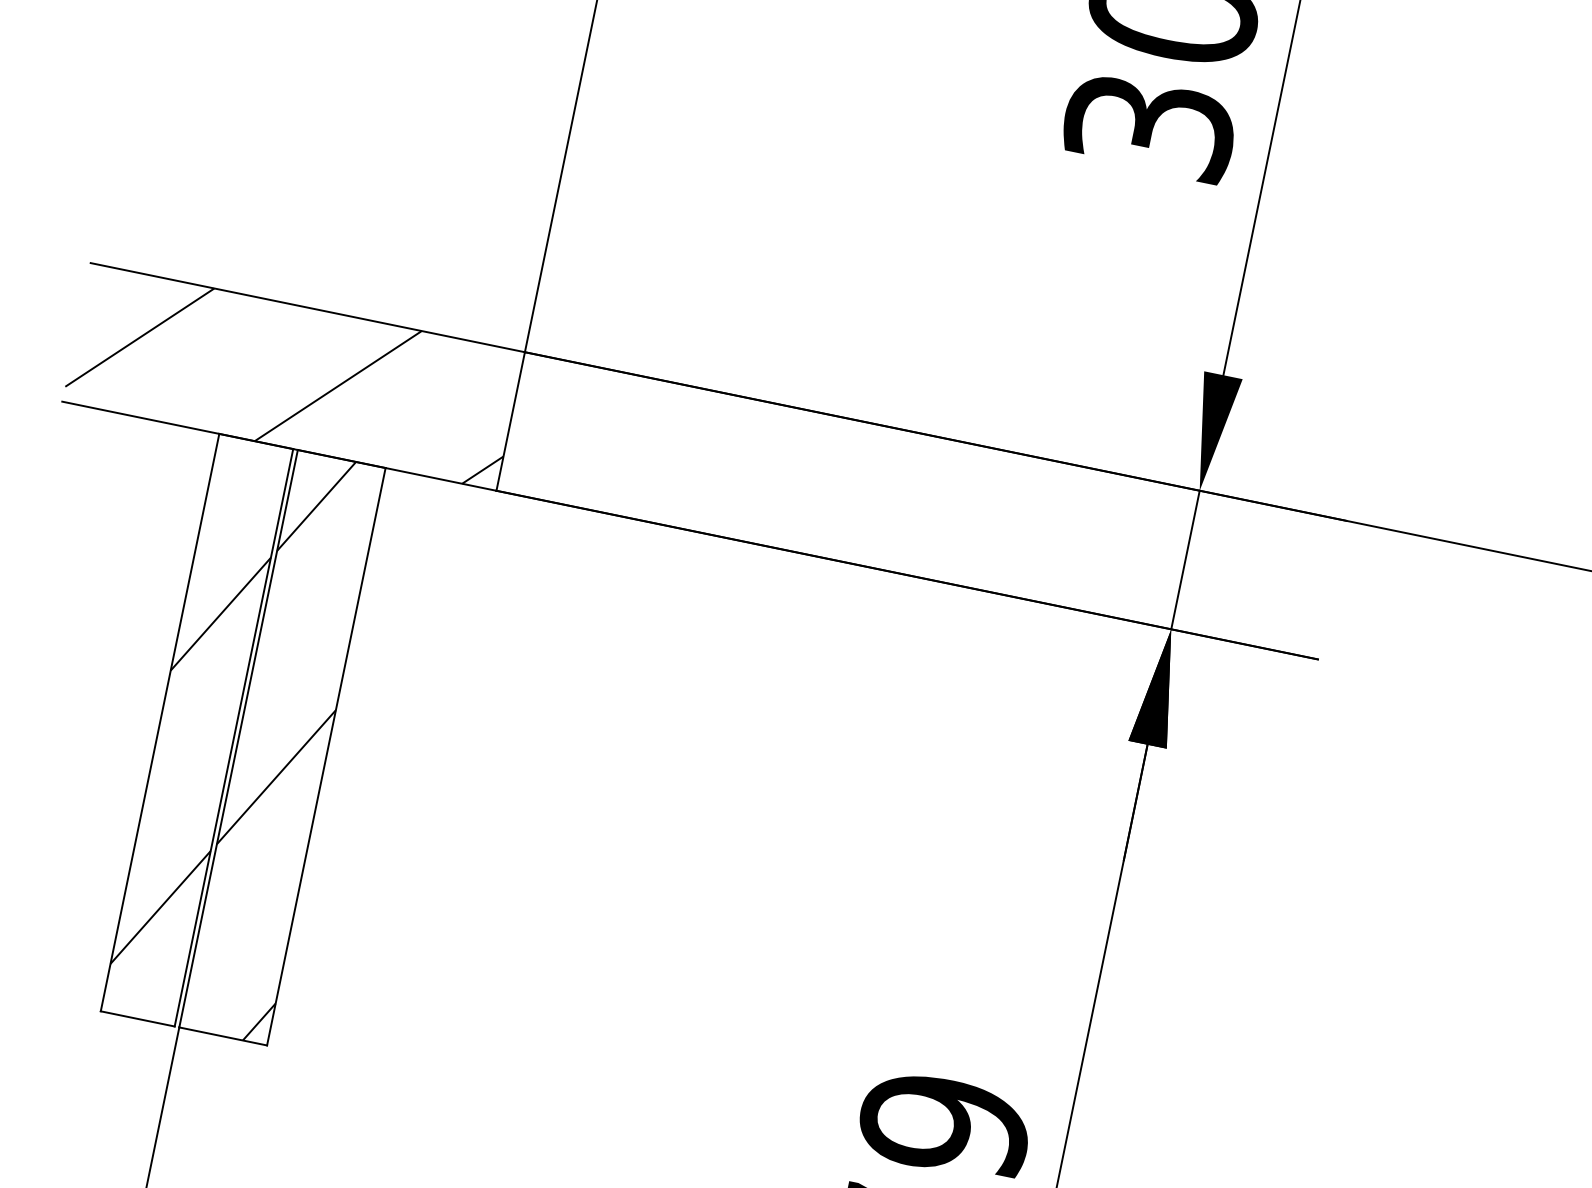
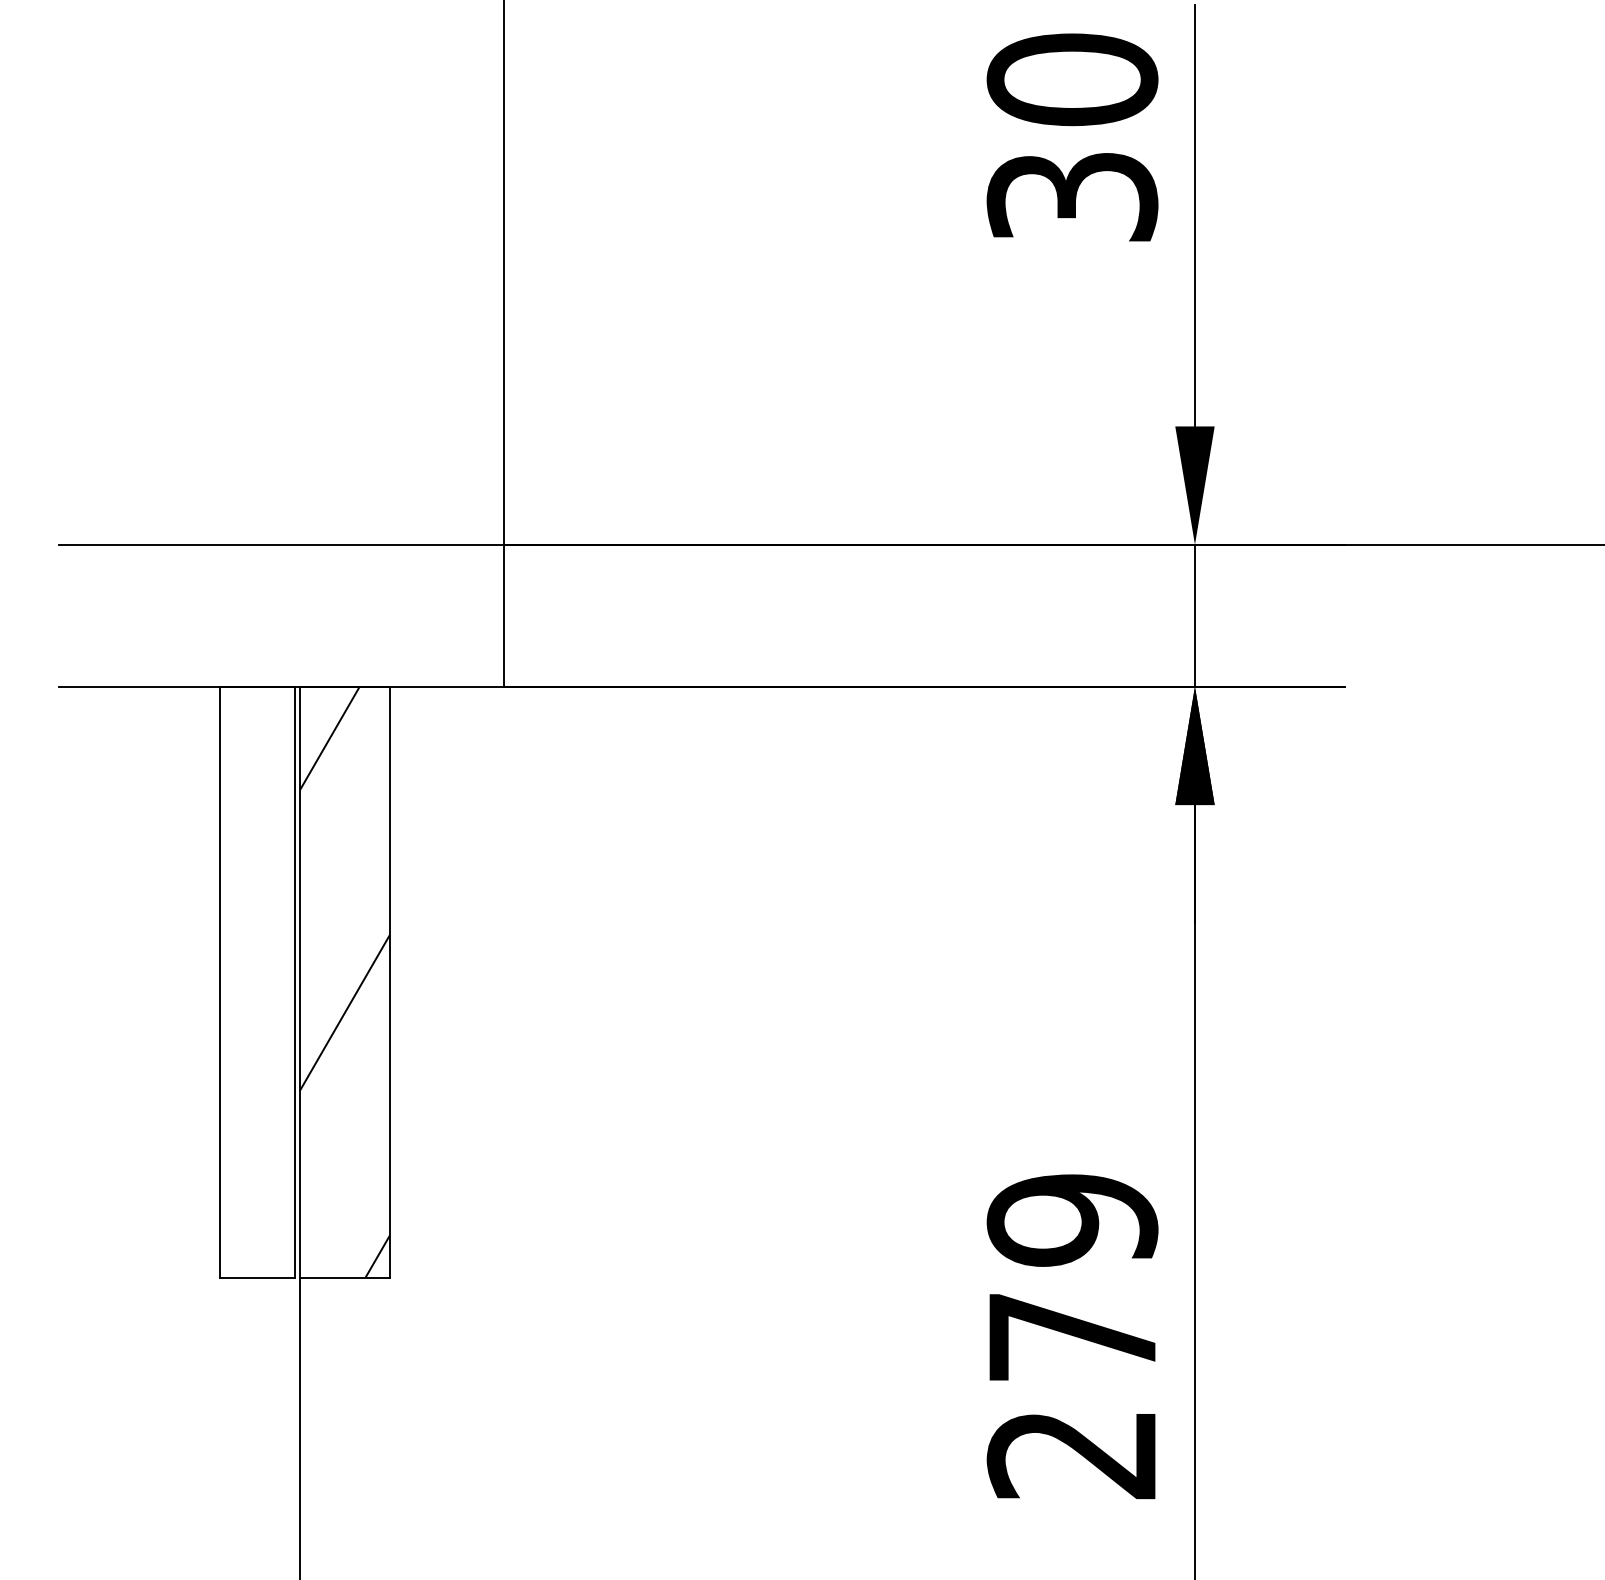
hatch: (292, 376) -> (280, 615), removed
hatch: (190, 760) -> (257, 1013), removed

